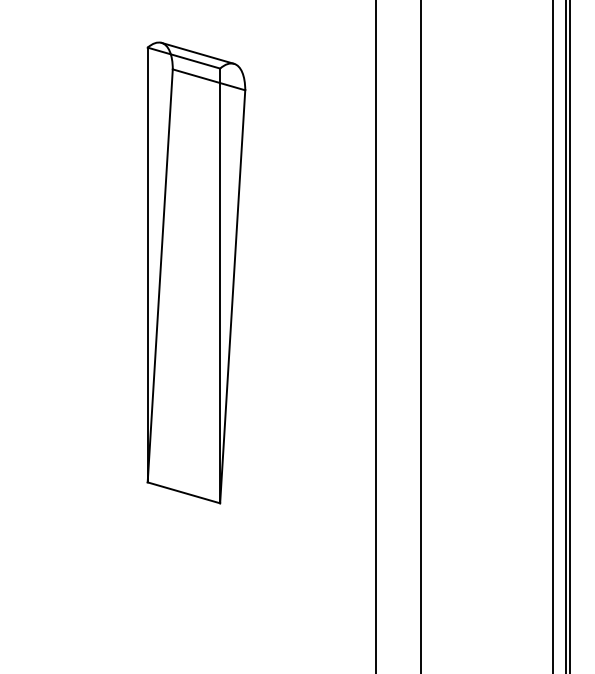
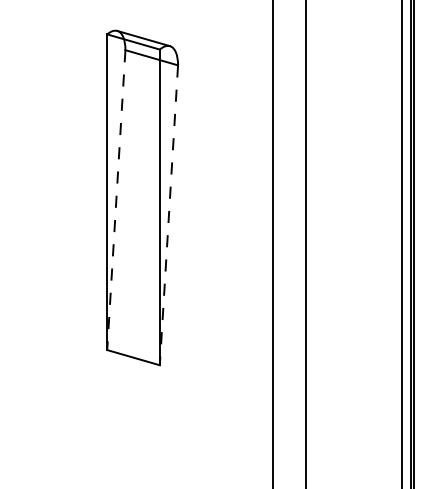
line: (160, 275) -> (116, 199), solid -> dashed
line: (232, 296) -> (168, 215), solid -> dashed

